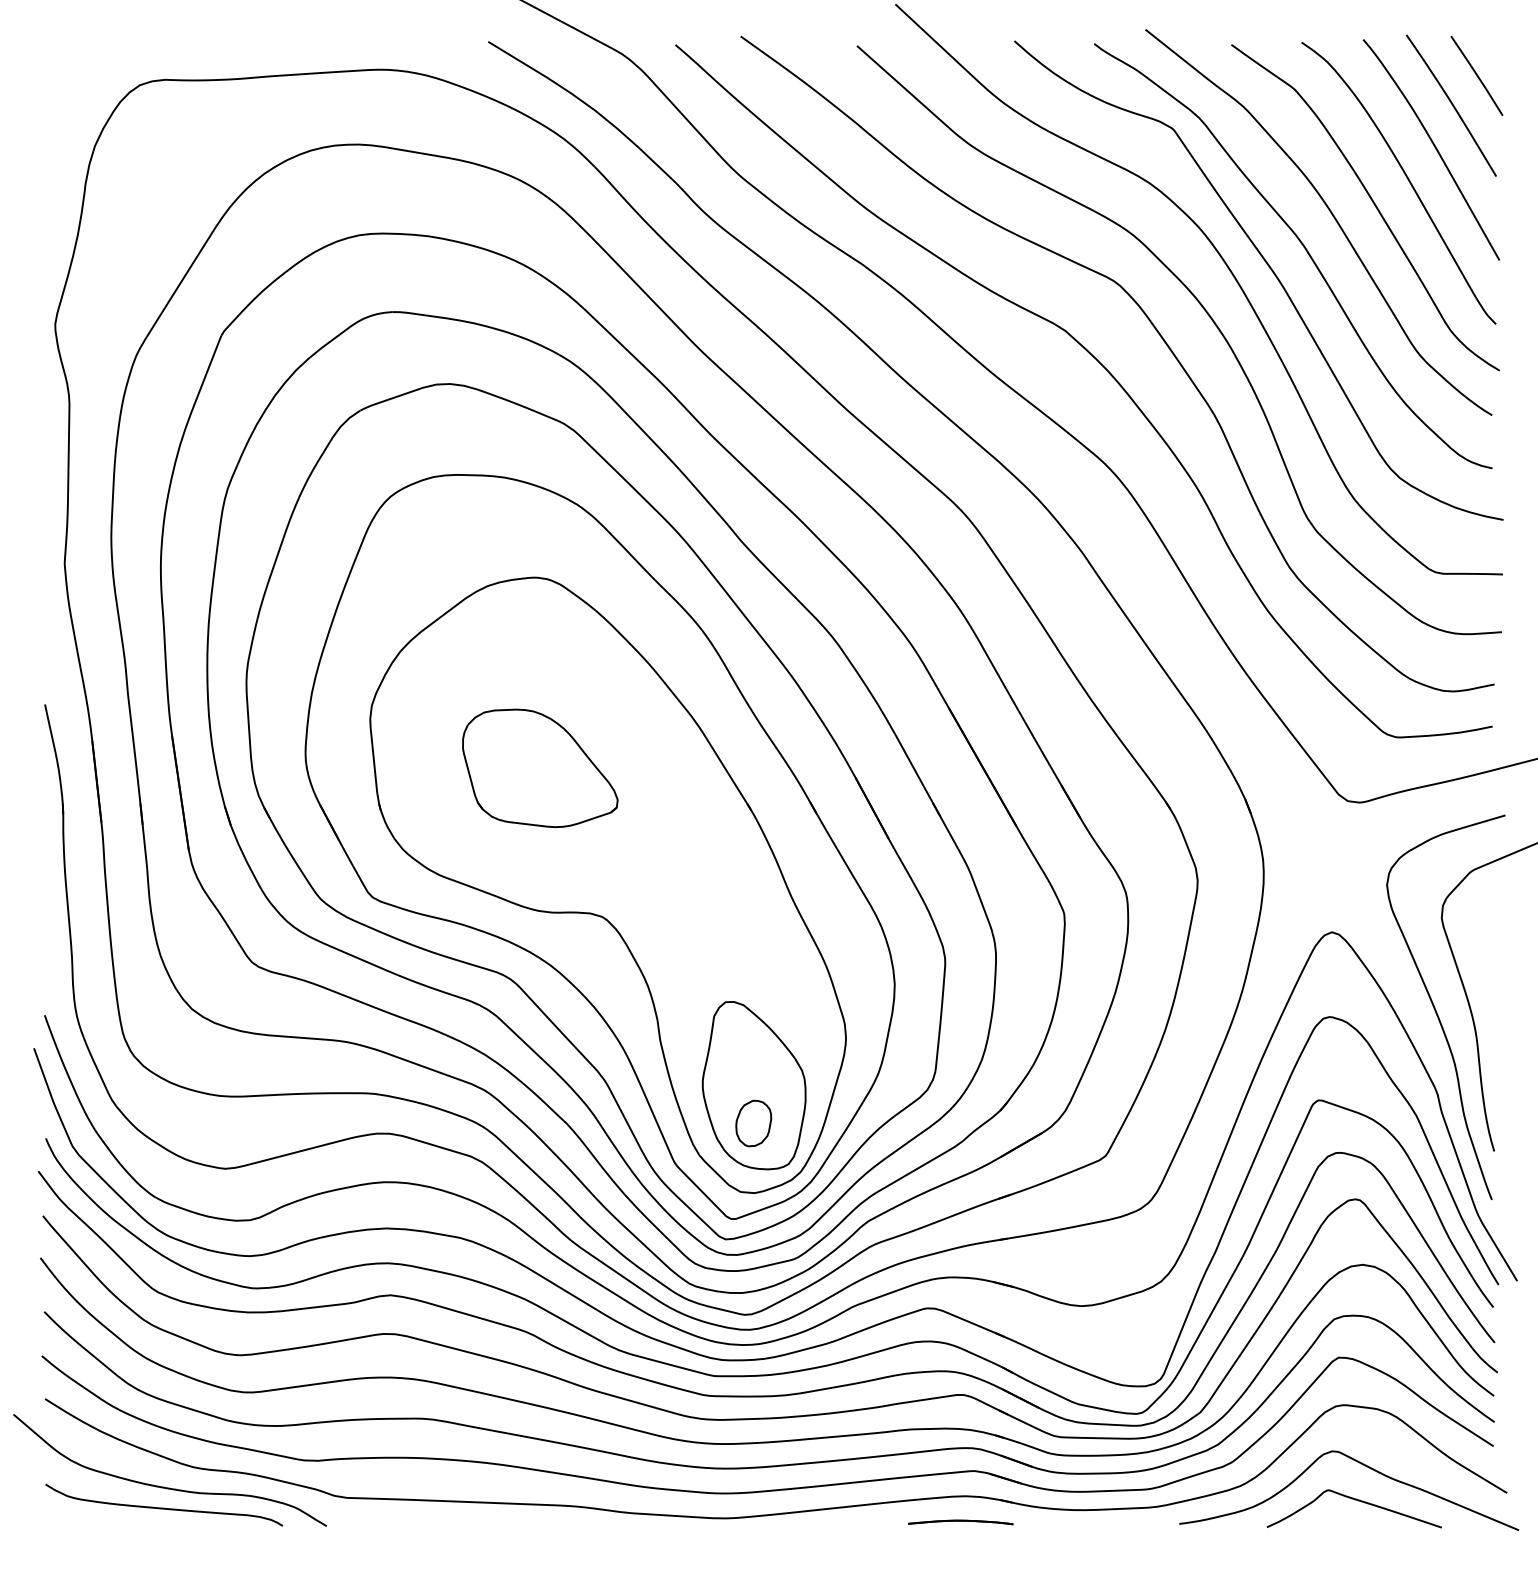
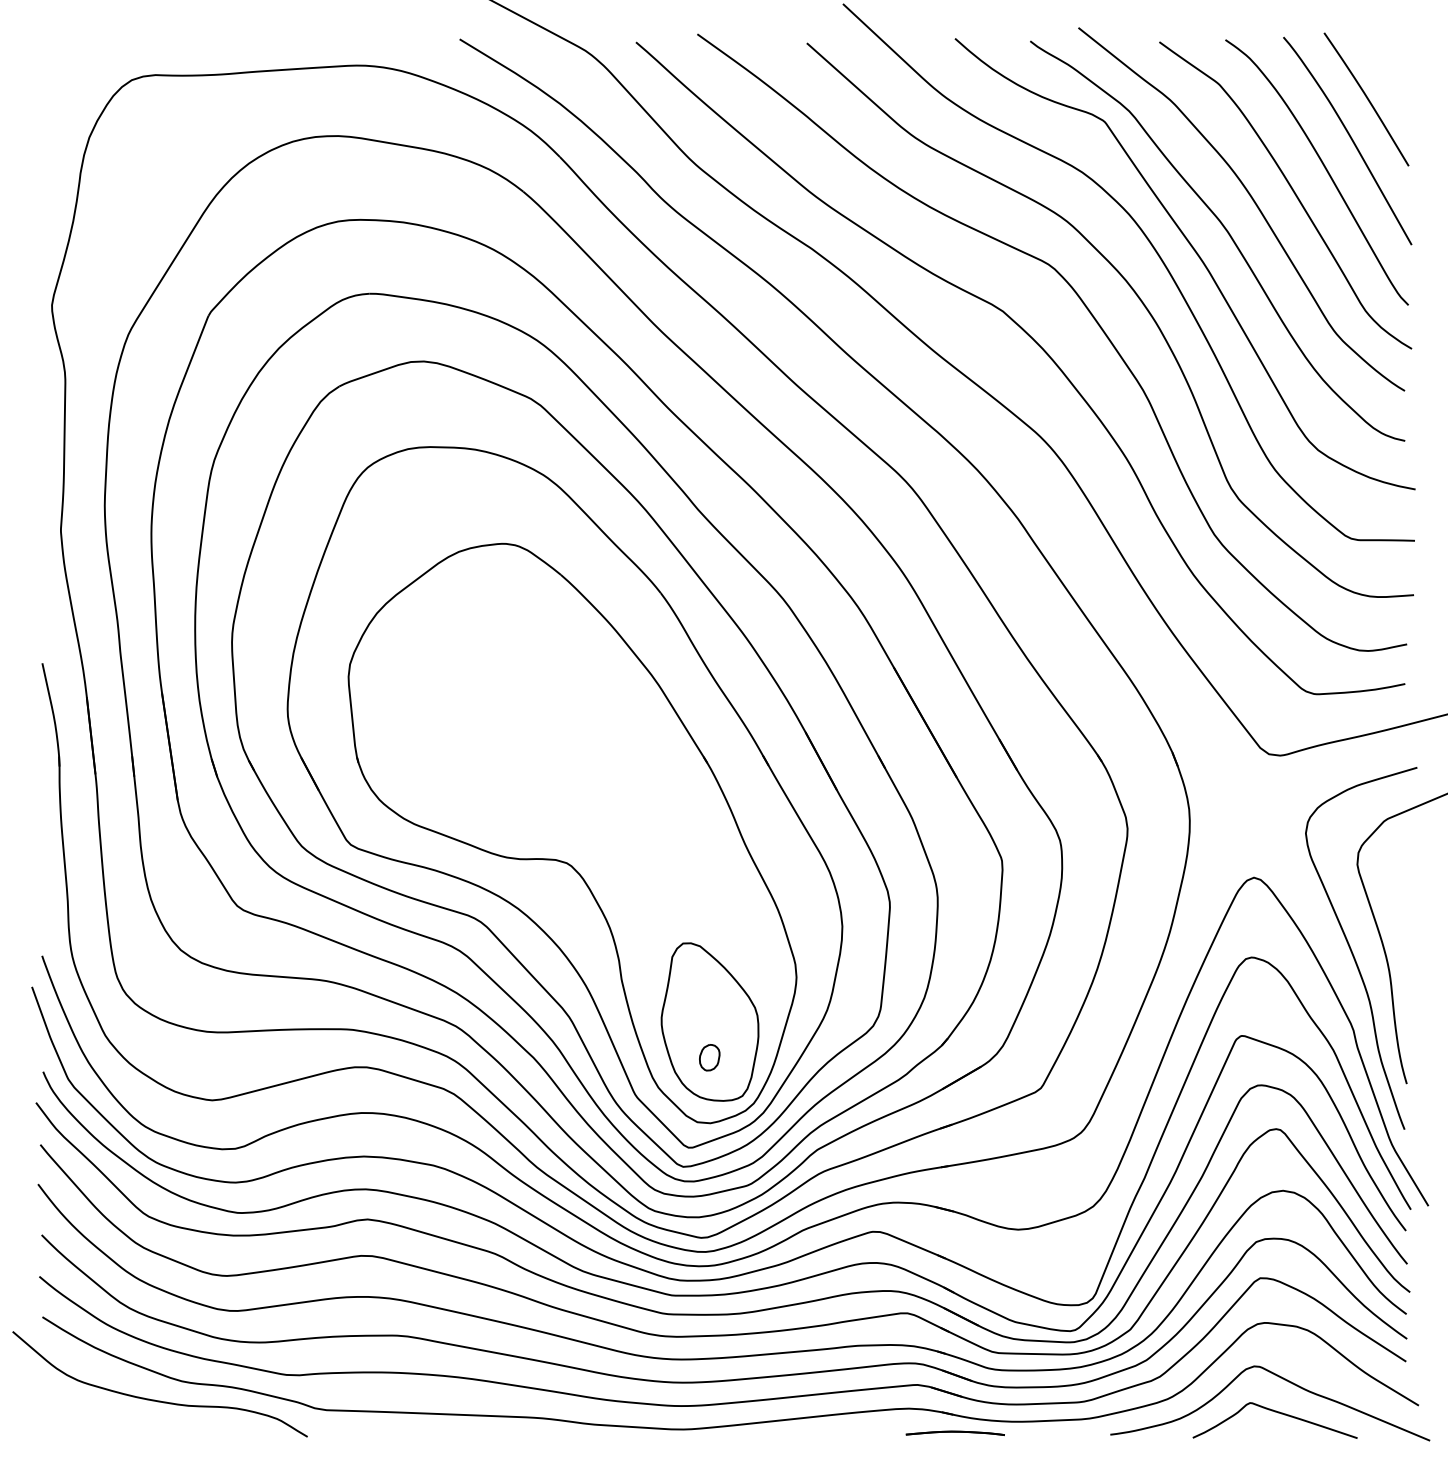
line: (1476, 75) -> (1390, 71), removed
part: (540, 768) -> (508, 723), removed
part: (753, 1123) -> (709, 1057), size x0.6
curve: (164, 1507) -> (154, 1419), removed
part: (960, 1522) -> (955, 1433), moved

